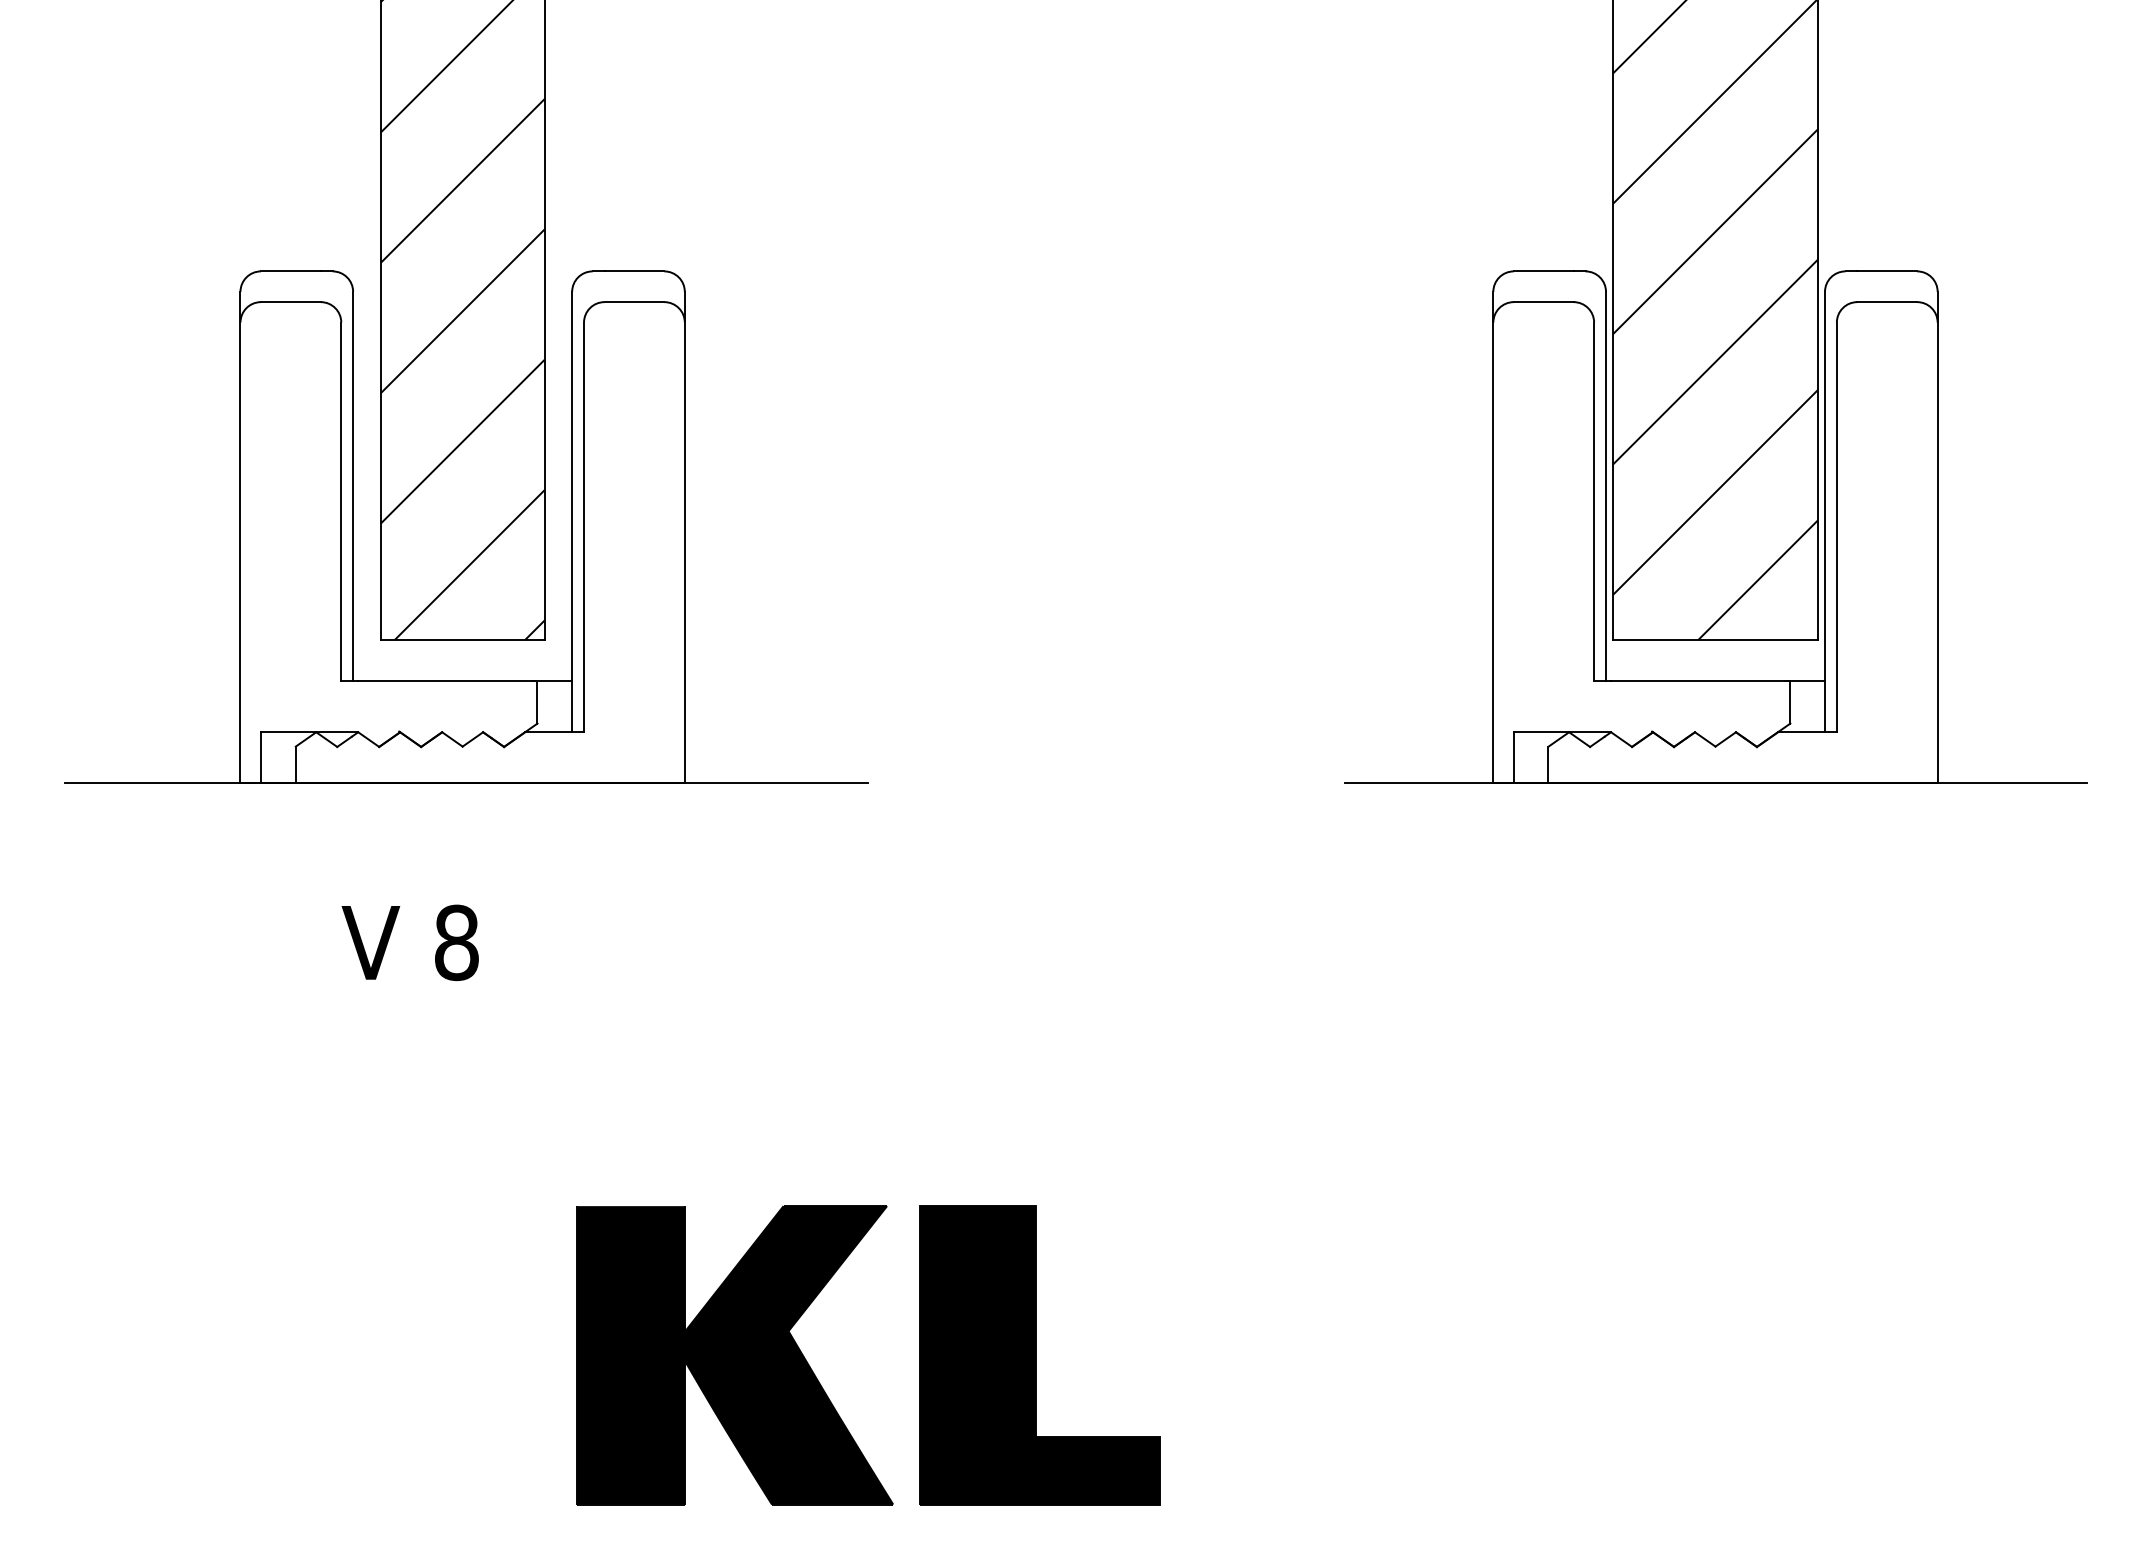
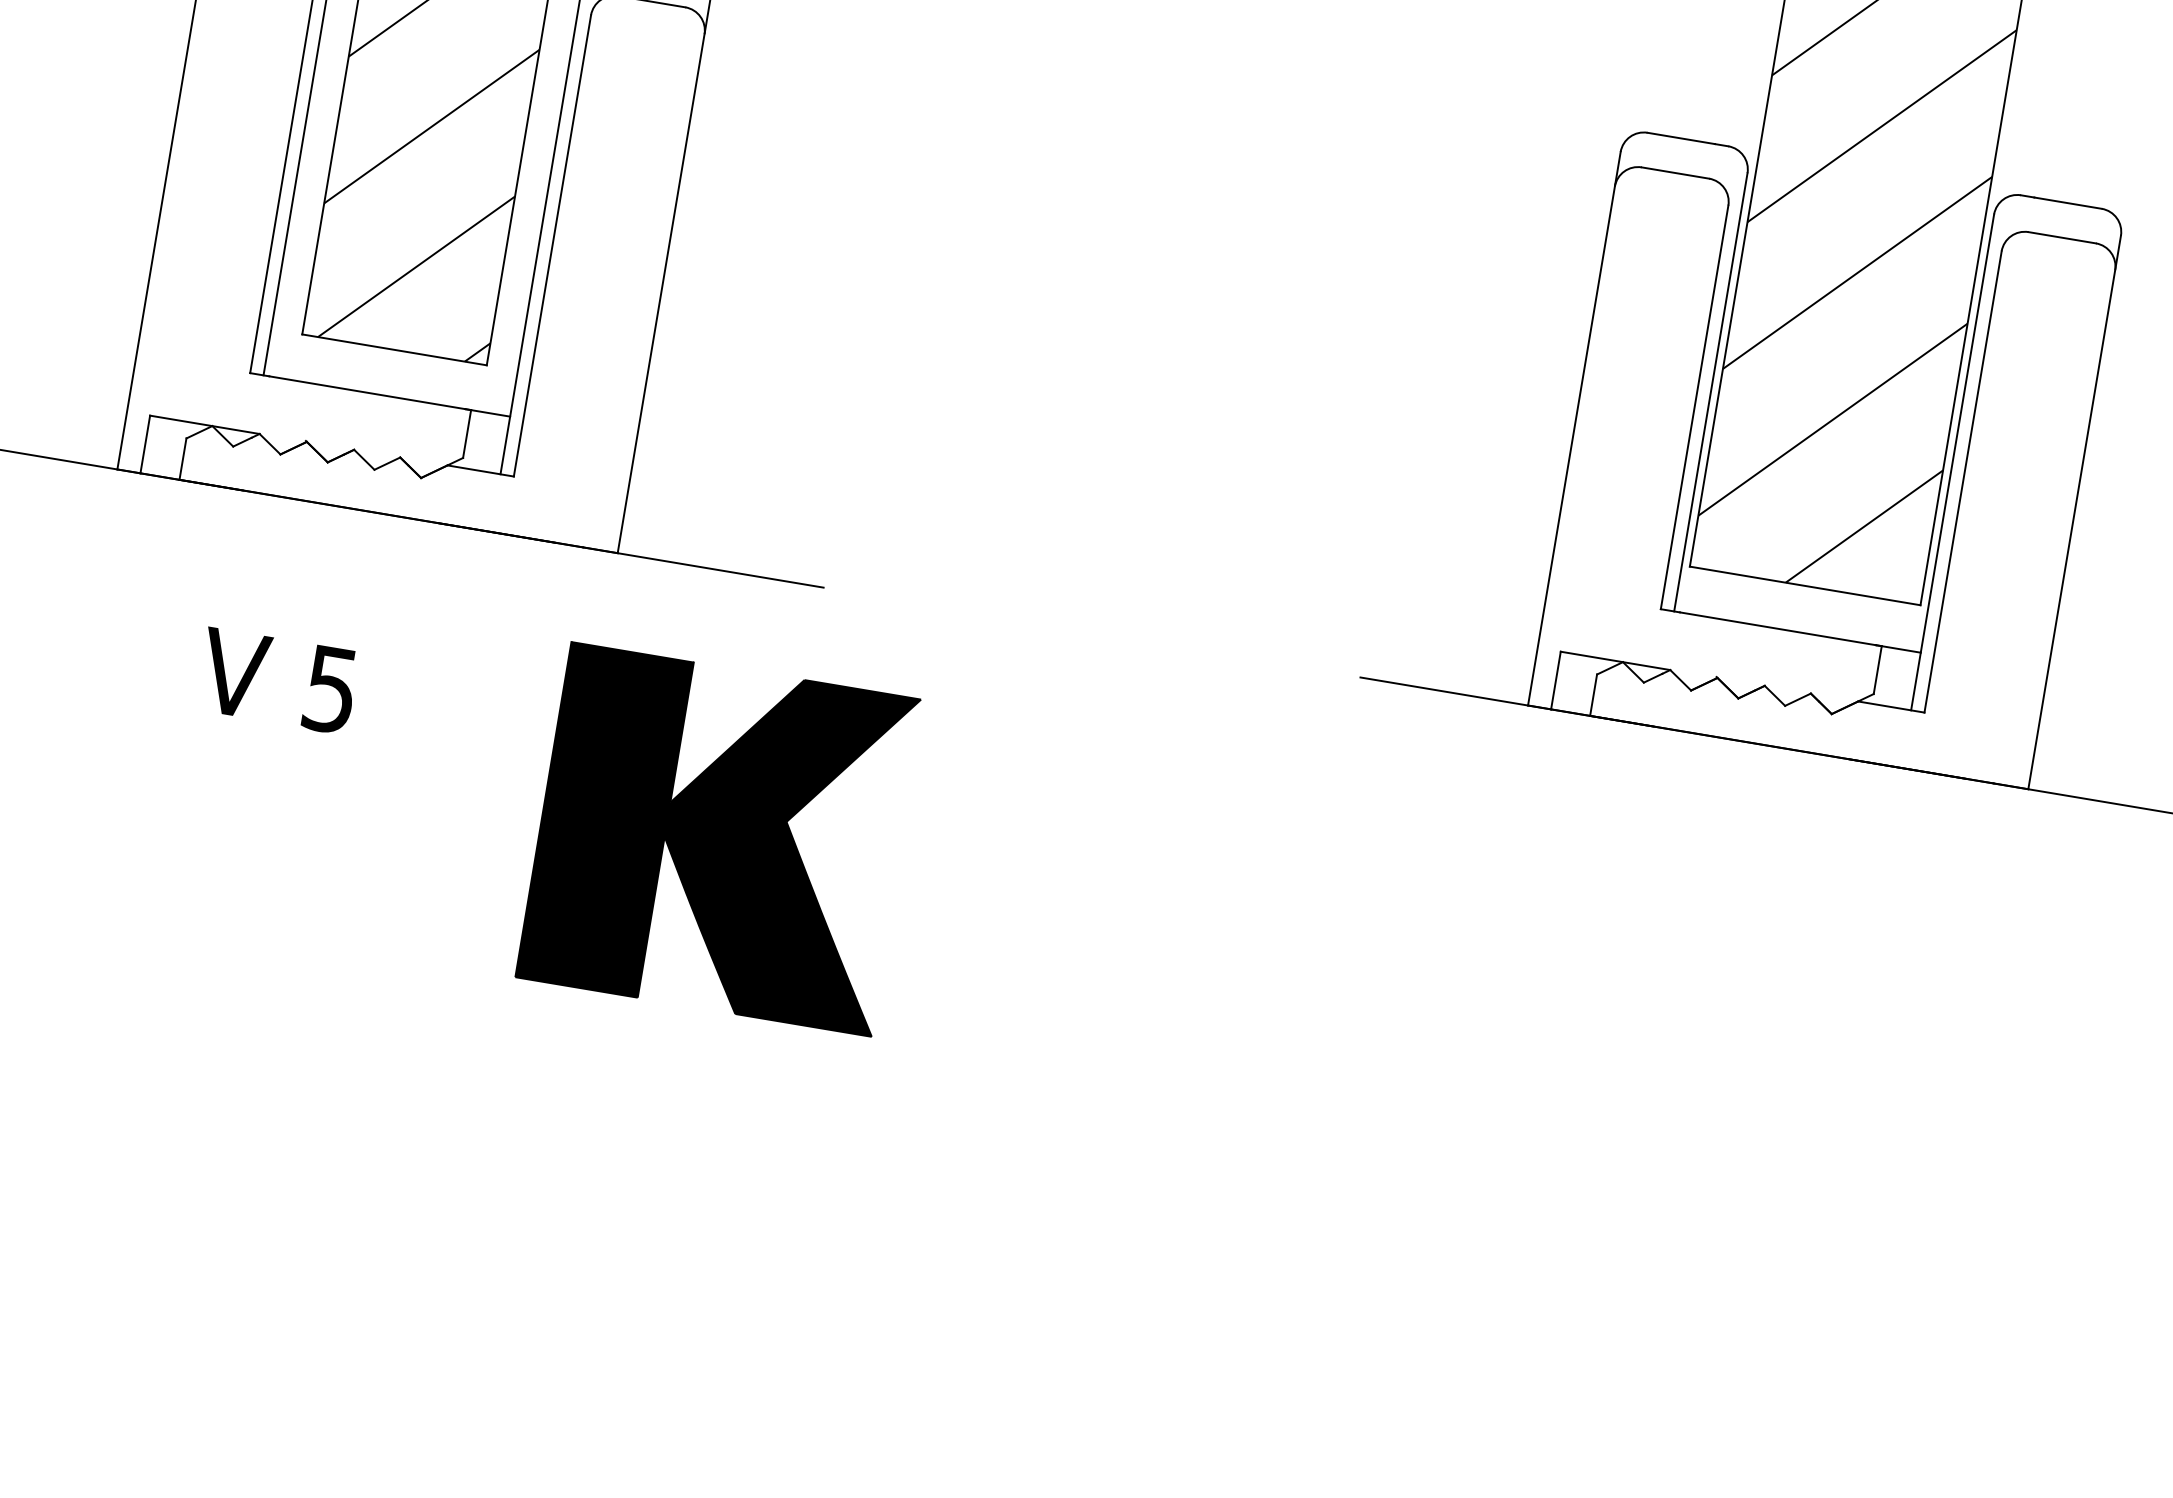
text: (456, 942) -> (330, 689), 8 -> 5
part: (734, 1355) -> (721, 839), moved
part: (1039, 1355) -> (909, 1264), removed

